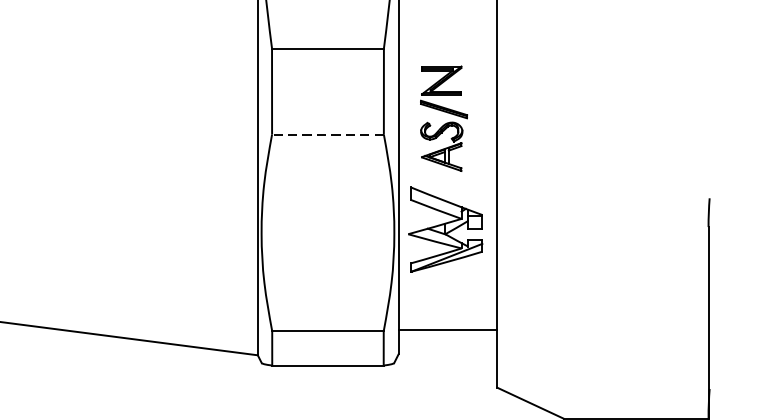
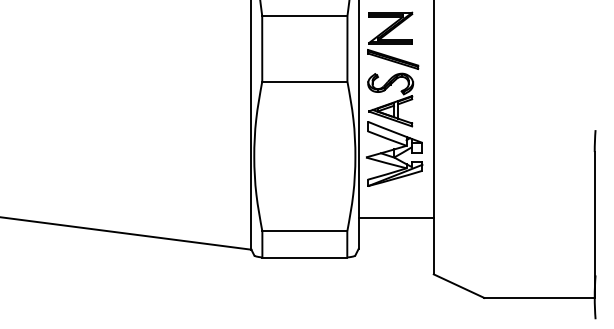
part: (444, 118) -> (393, 69), size x1.43
line: (327, 134) -> (304, 81), dashed -> solid
line: (446, 330) -> (395, 217), moved

